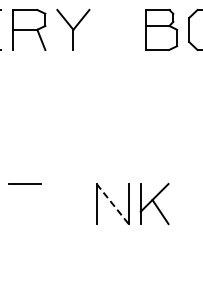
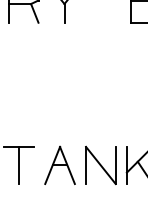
part: (68, 203) -> (59, 164), added
line: (24, 204) -> (19, 165), added
line: (112, 204) -> (100, 165), dashed -> solid

